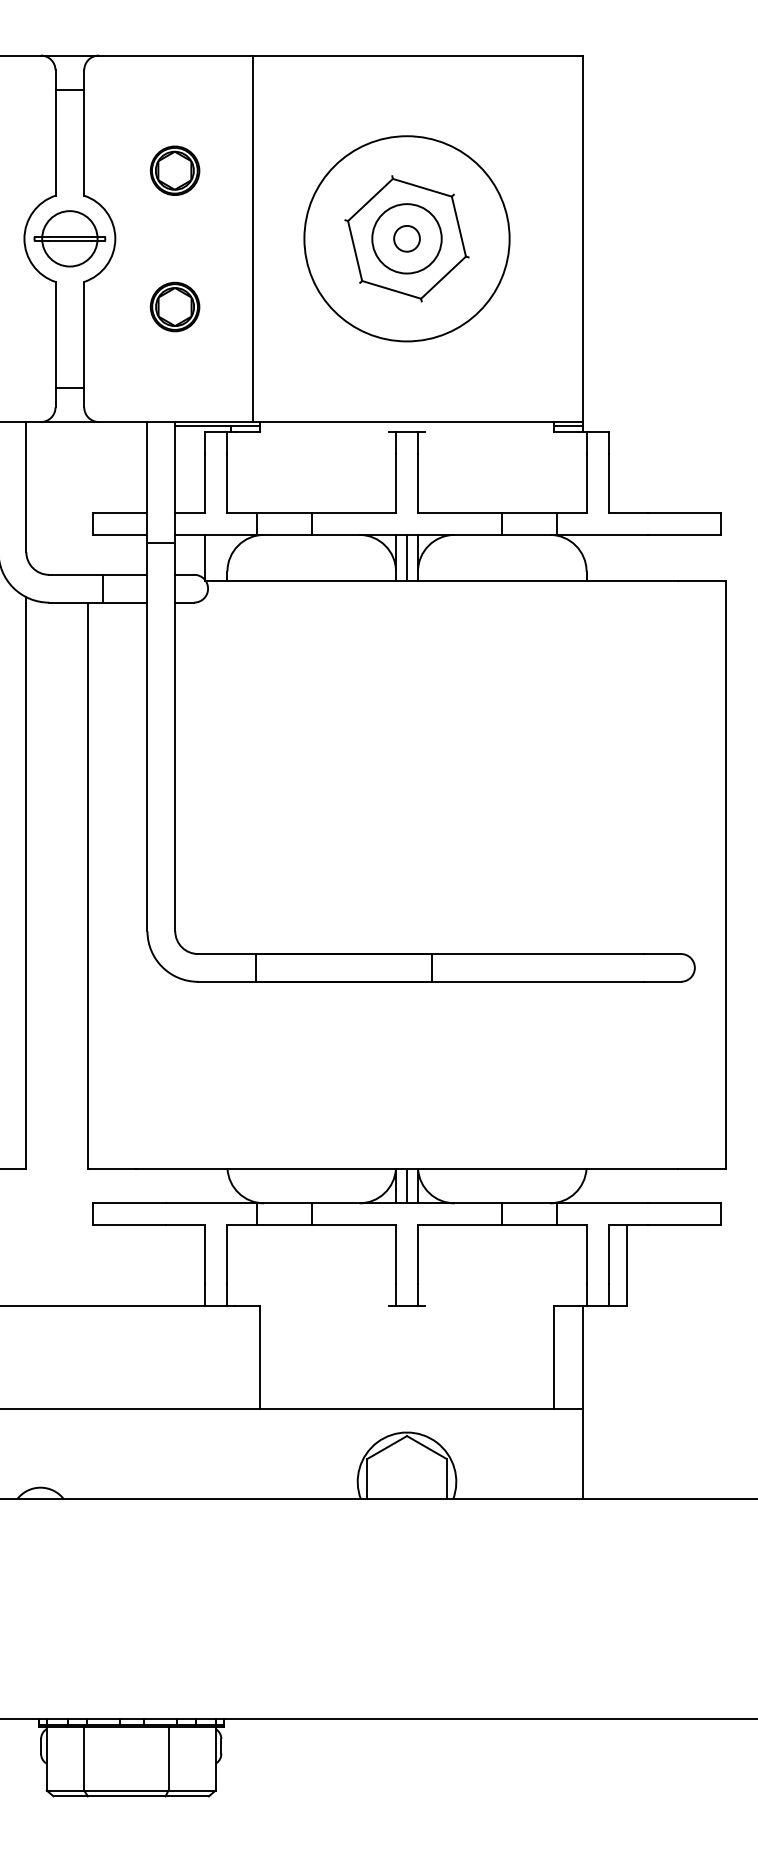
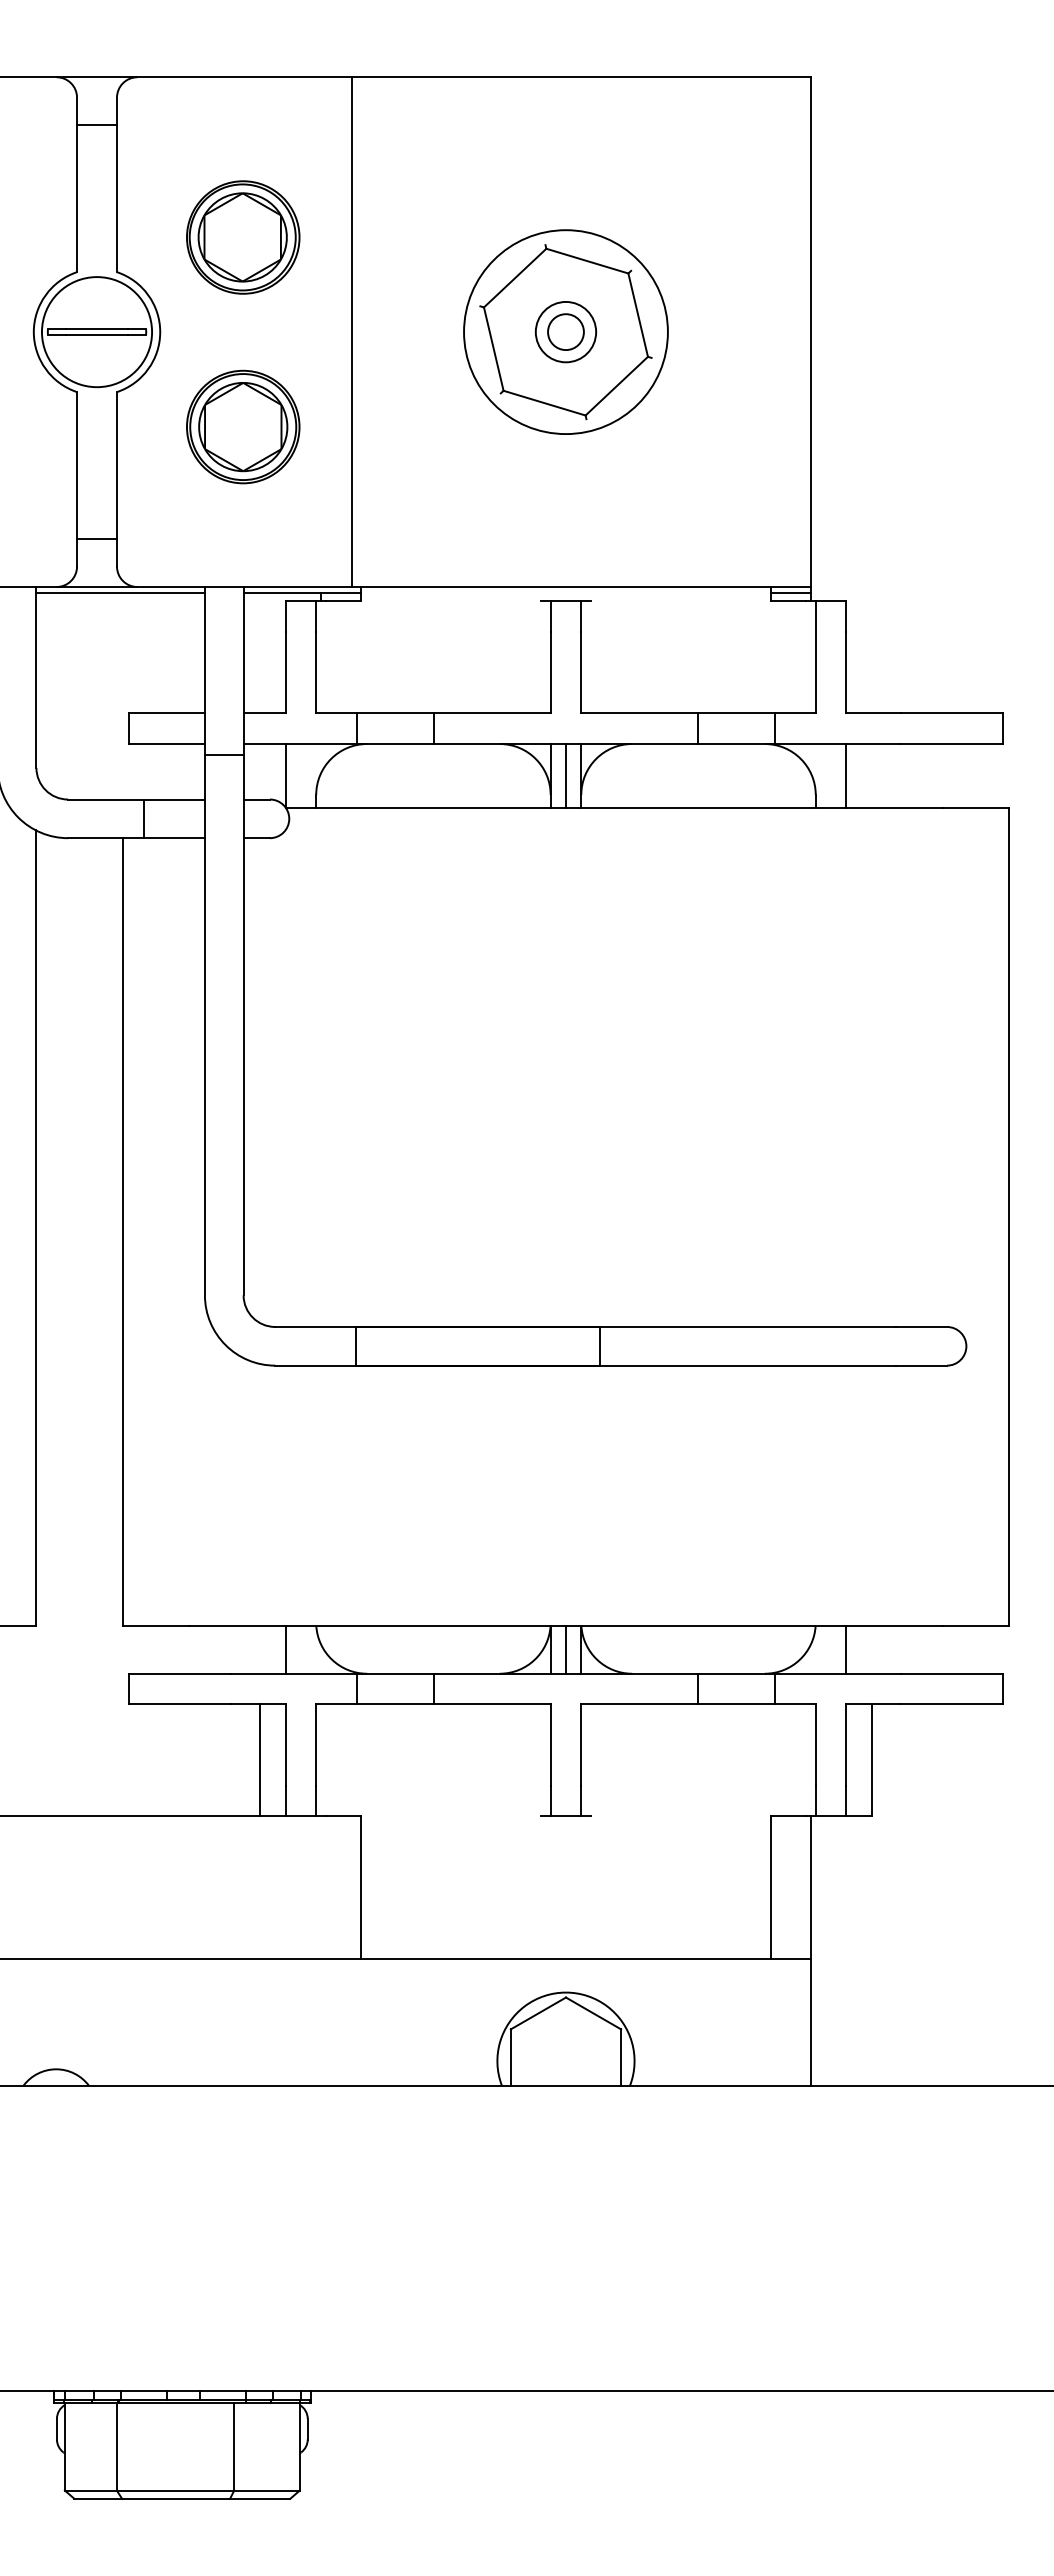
part: (175, 170) -> (243, 237), size x1.67
circle: (406, 238) -> (565, 331), size x0.62
circle: (69, 239) -> (96, 332), size x1.43
circle: (406, 239) -> (565, 332), size x0.71
part: (175, 306) -> (243, 426), size x1.67
line: (86, 426) -> (120, 593), added
line: (608, 558) -> (846, 776), added
line: (205, 1185) -> (285, 1649), added
line: (608, 1185) -> (846, 1649), added
line: (187, 1265) -> (260, 1760), added

